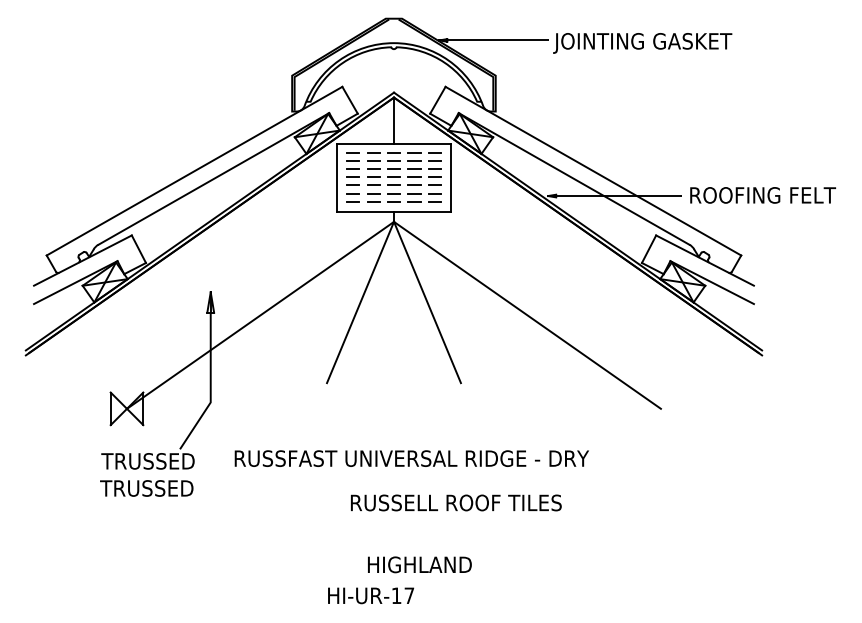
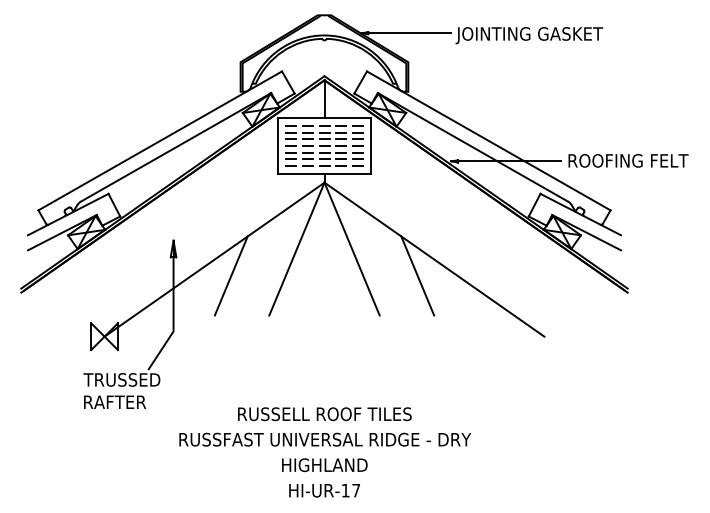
line: (279, 334) -> (230, 275), added
line: (506, 334) -> (417, 275), added
text: (412, 458) -> (325, 439), moved
text: (146, 488) -> (120, 402), TRUSSED -> RAFTER
text: (455, 503) -> (324, 414), moved
text: (419, 565) -> (324, 465), moved
text: (370, 595) -> (324, 490), moved

